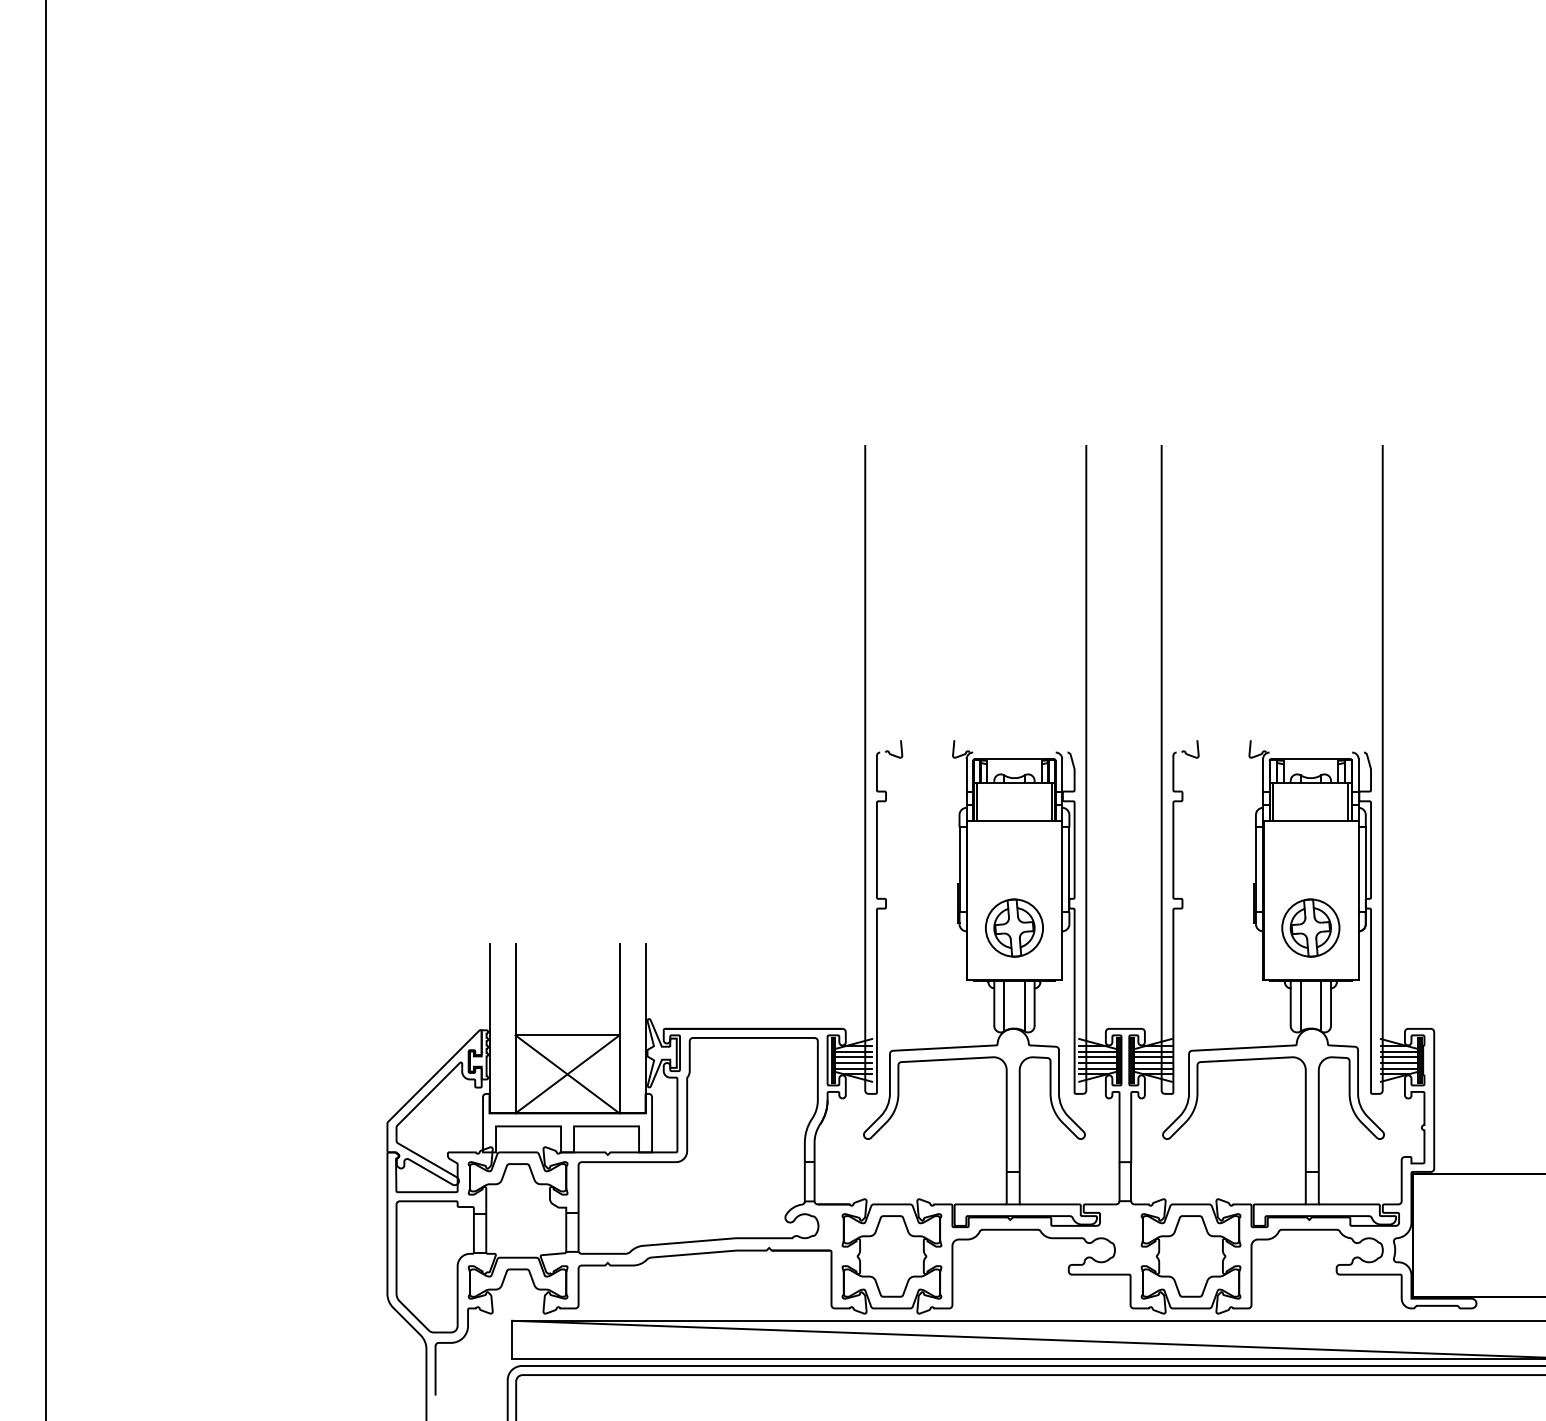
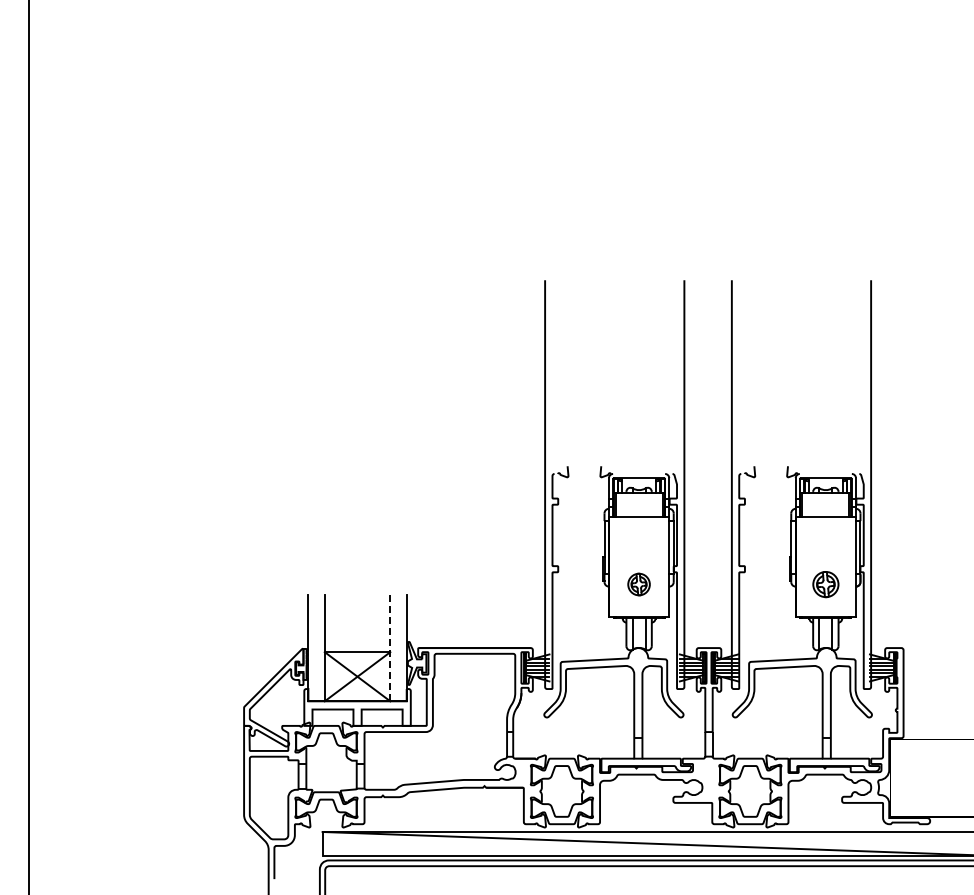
part: (1013, 927) -> (638, 584), size x0.6
part: (1310, 927) -> (825, 584), size x0.7
line: (619, 1027) -> (390, 647), solid -> dashed

